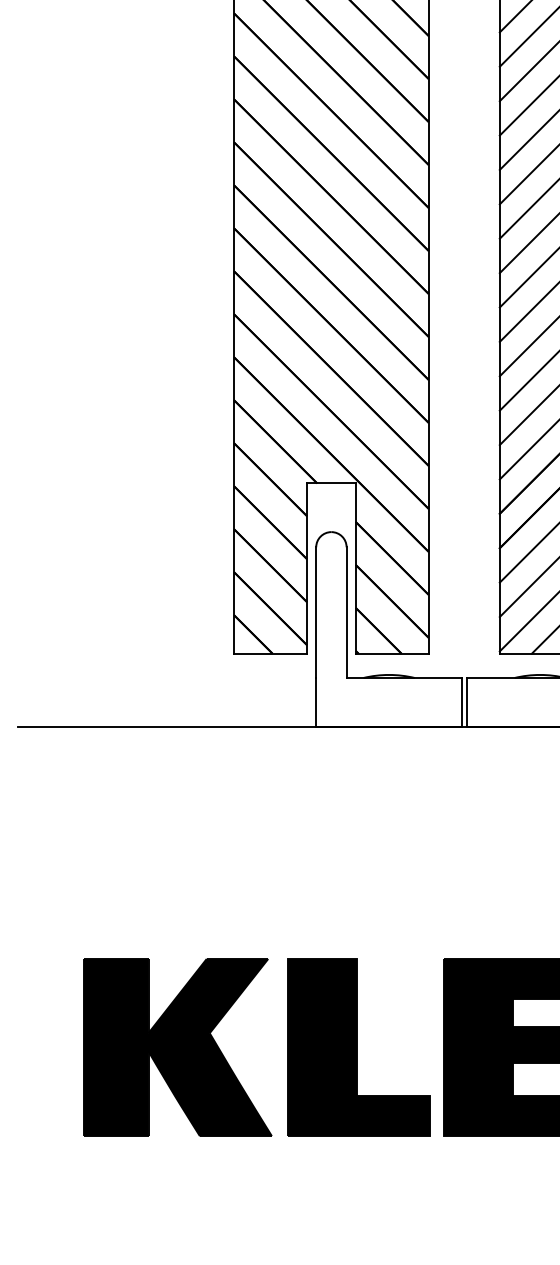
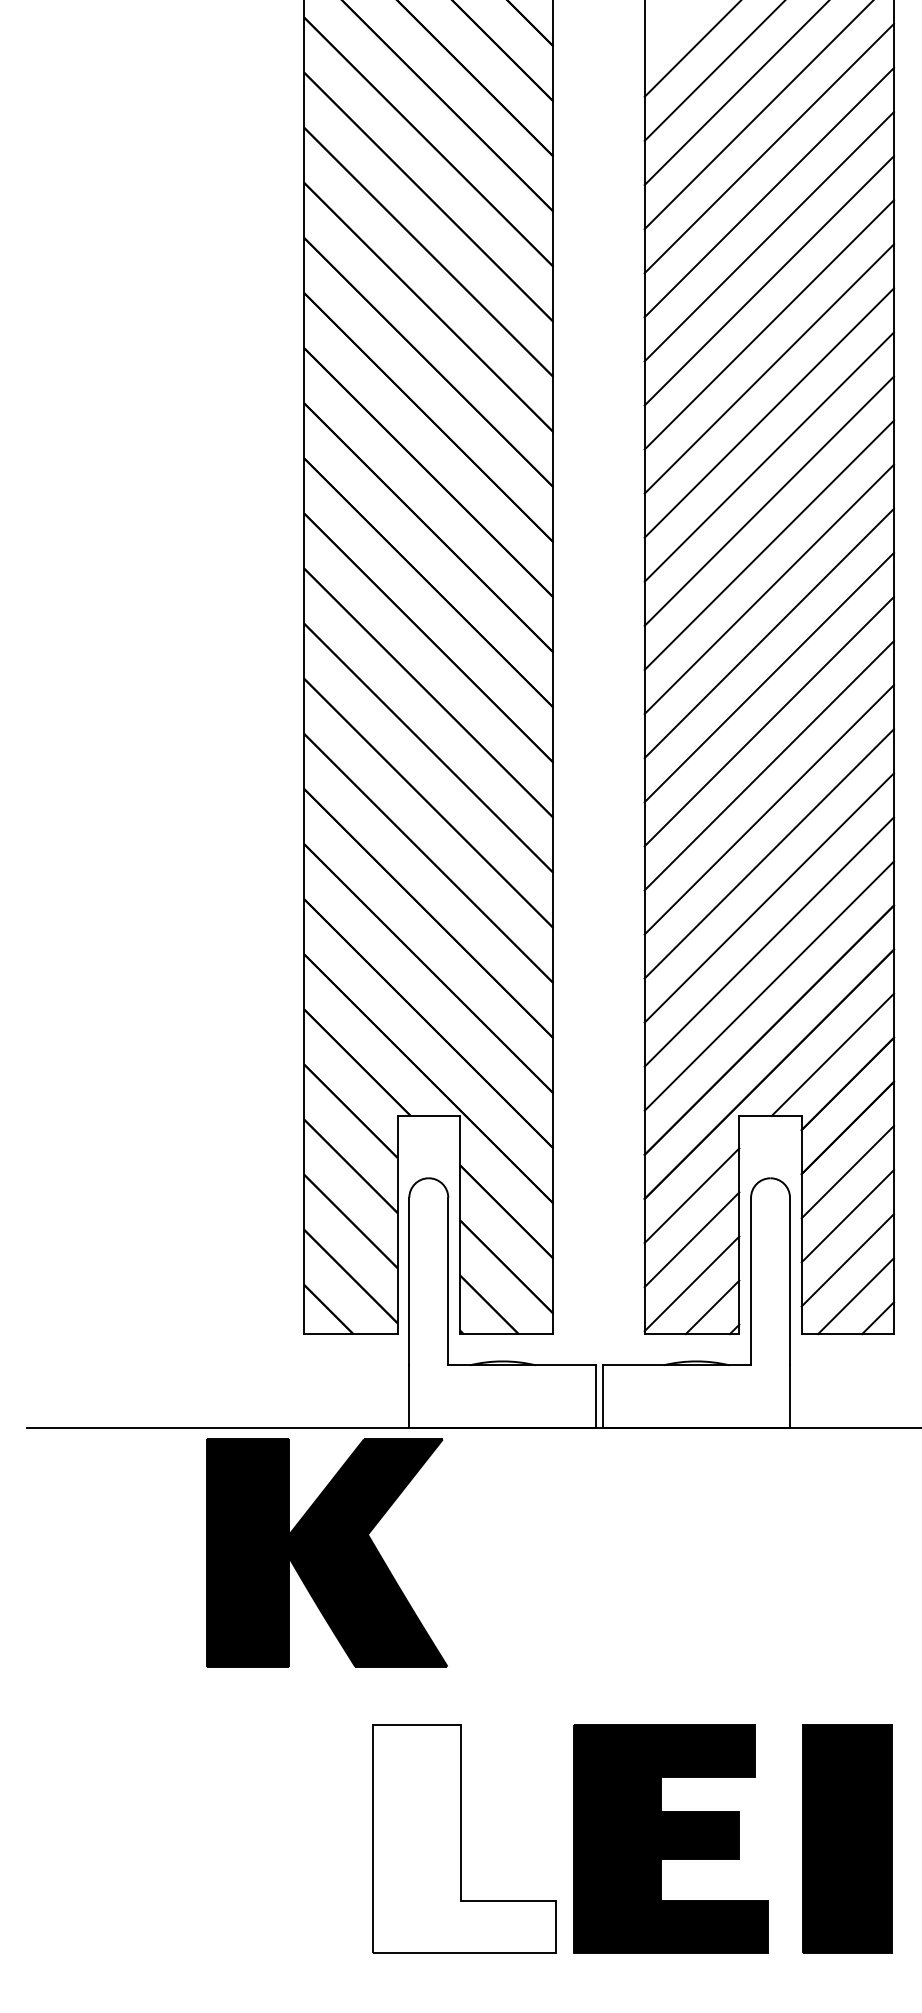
part: (177, 1047) -> (326, 1552), moved
fill: (358, 1047) -> (463, 1838), removed

